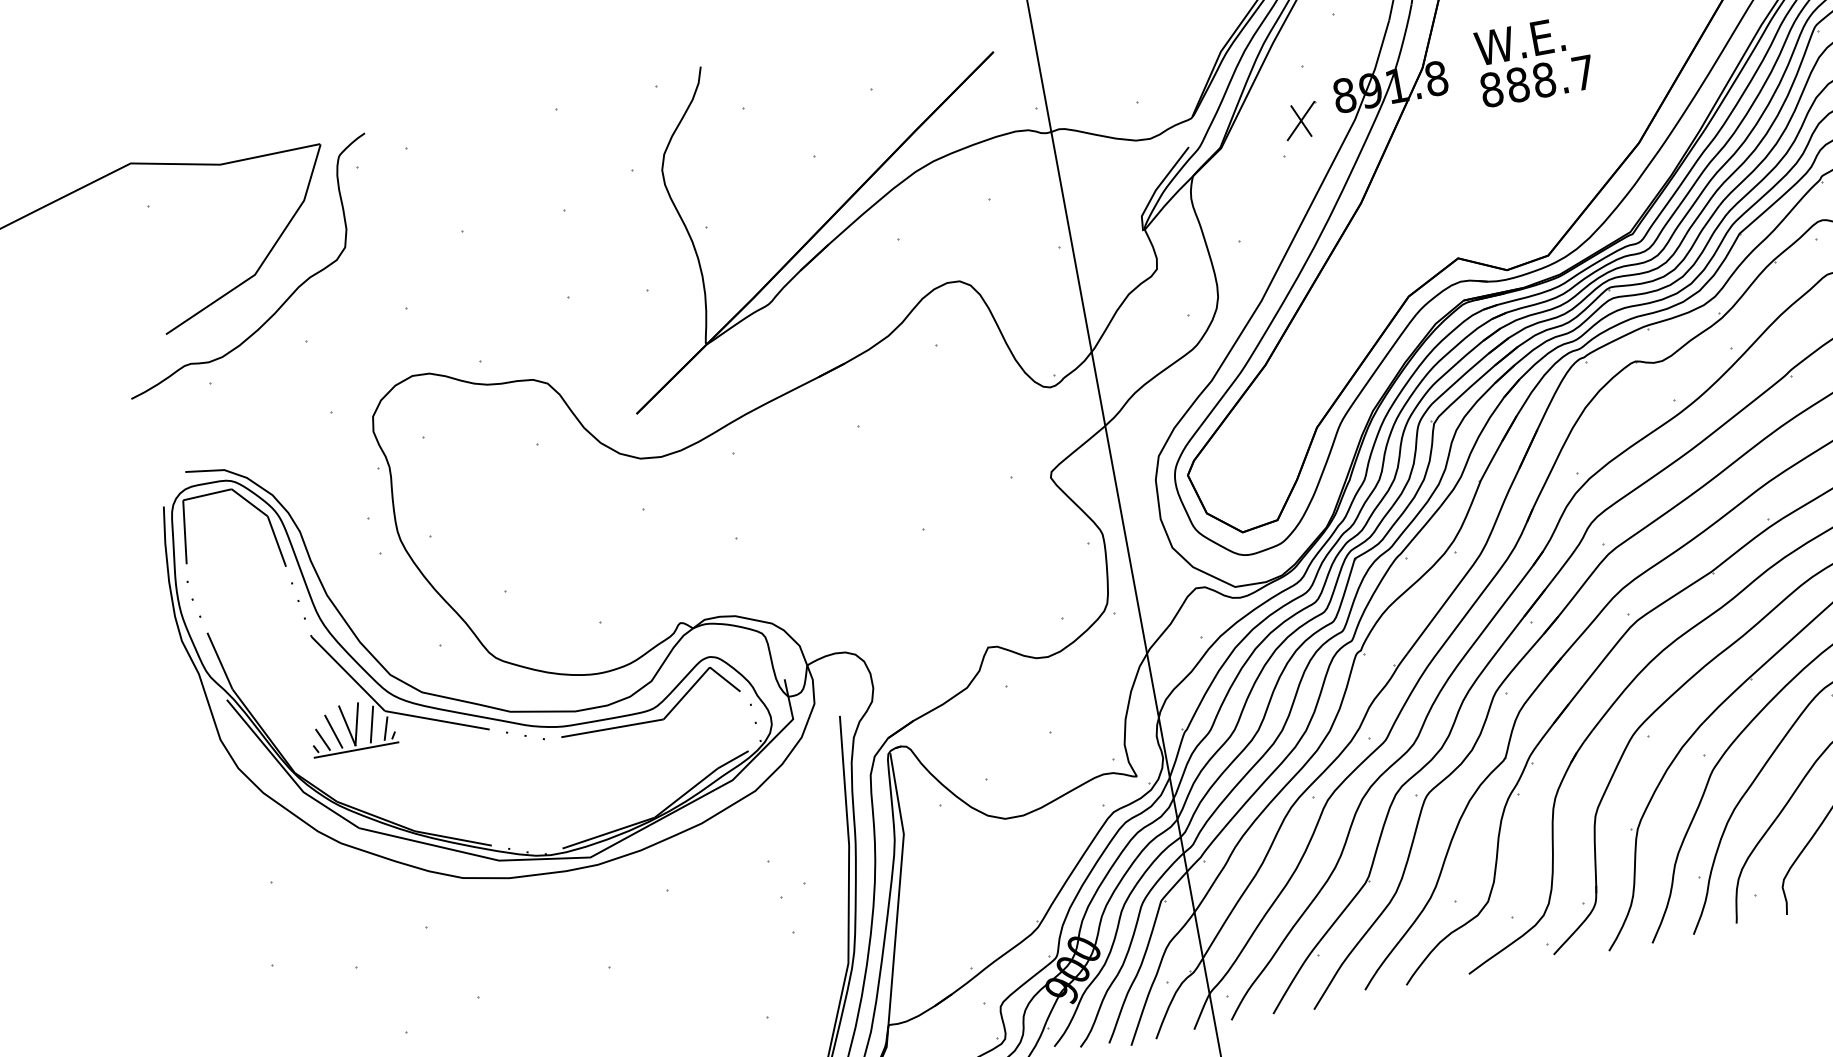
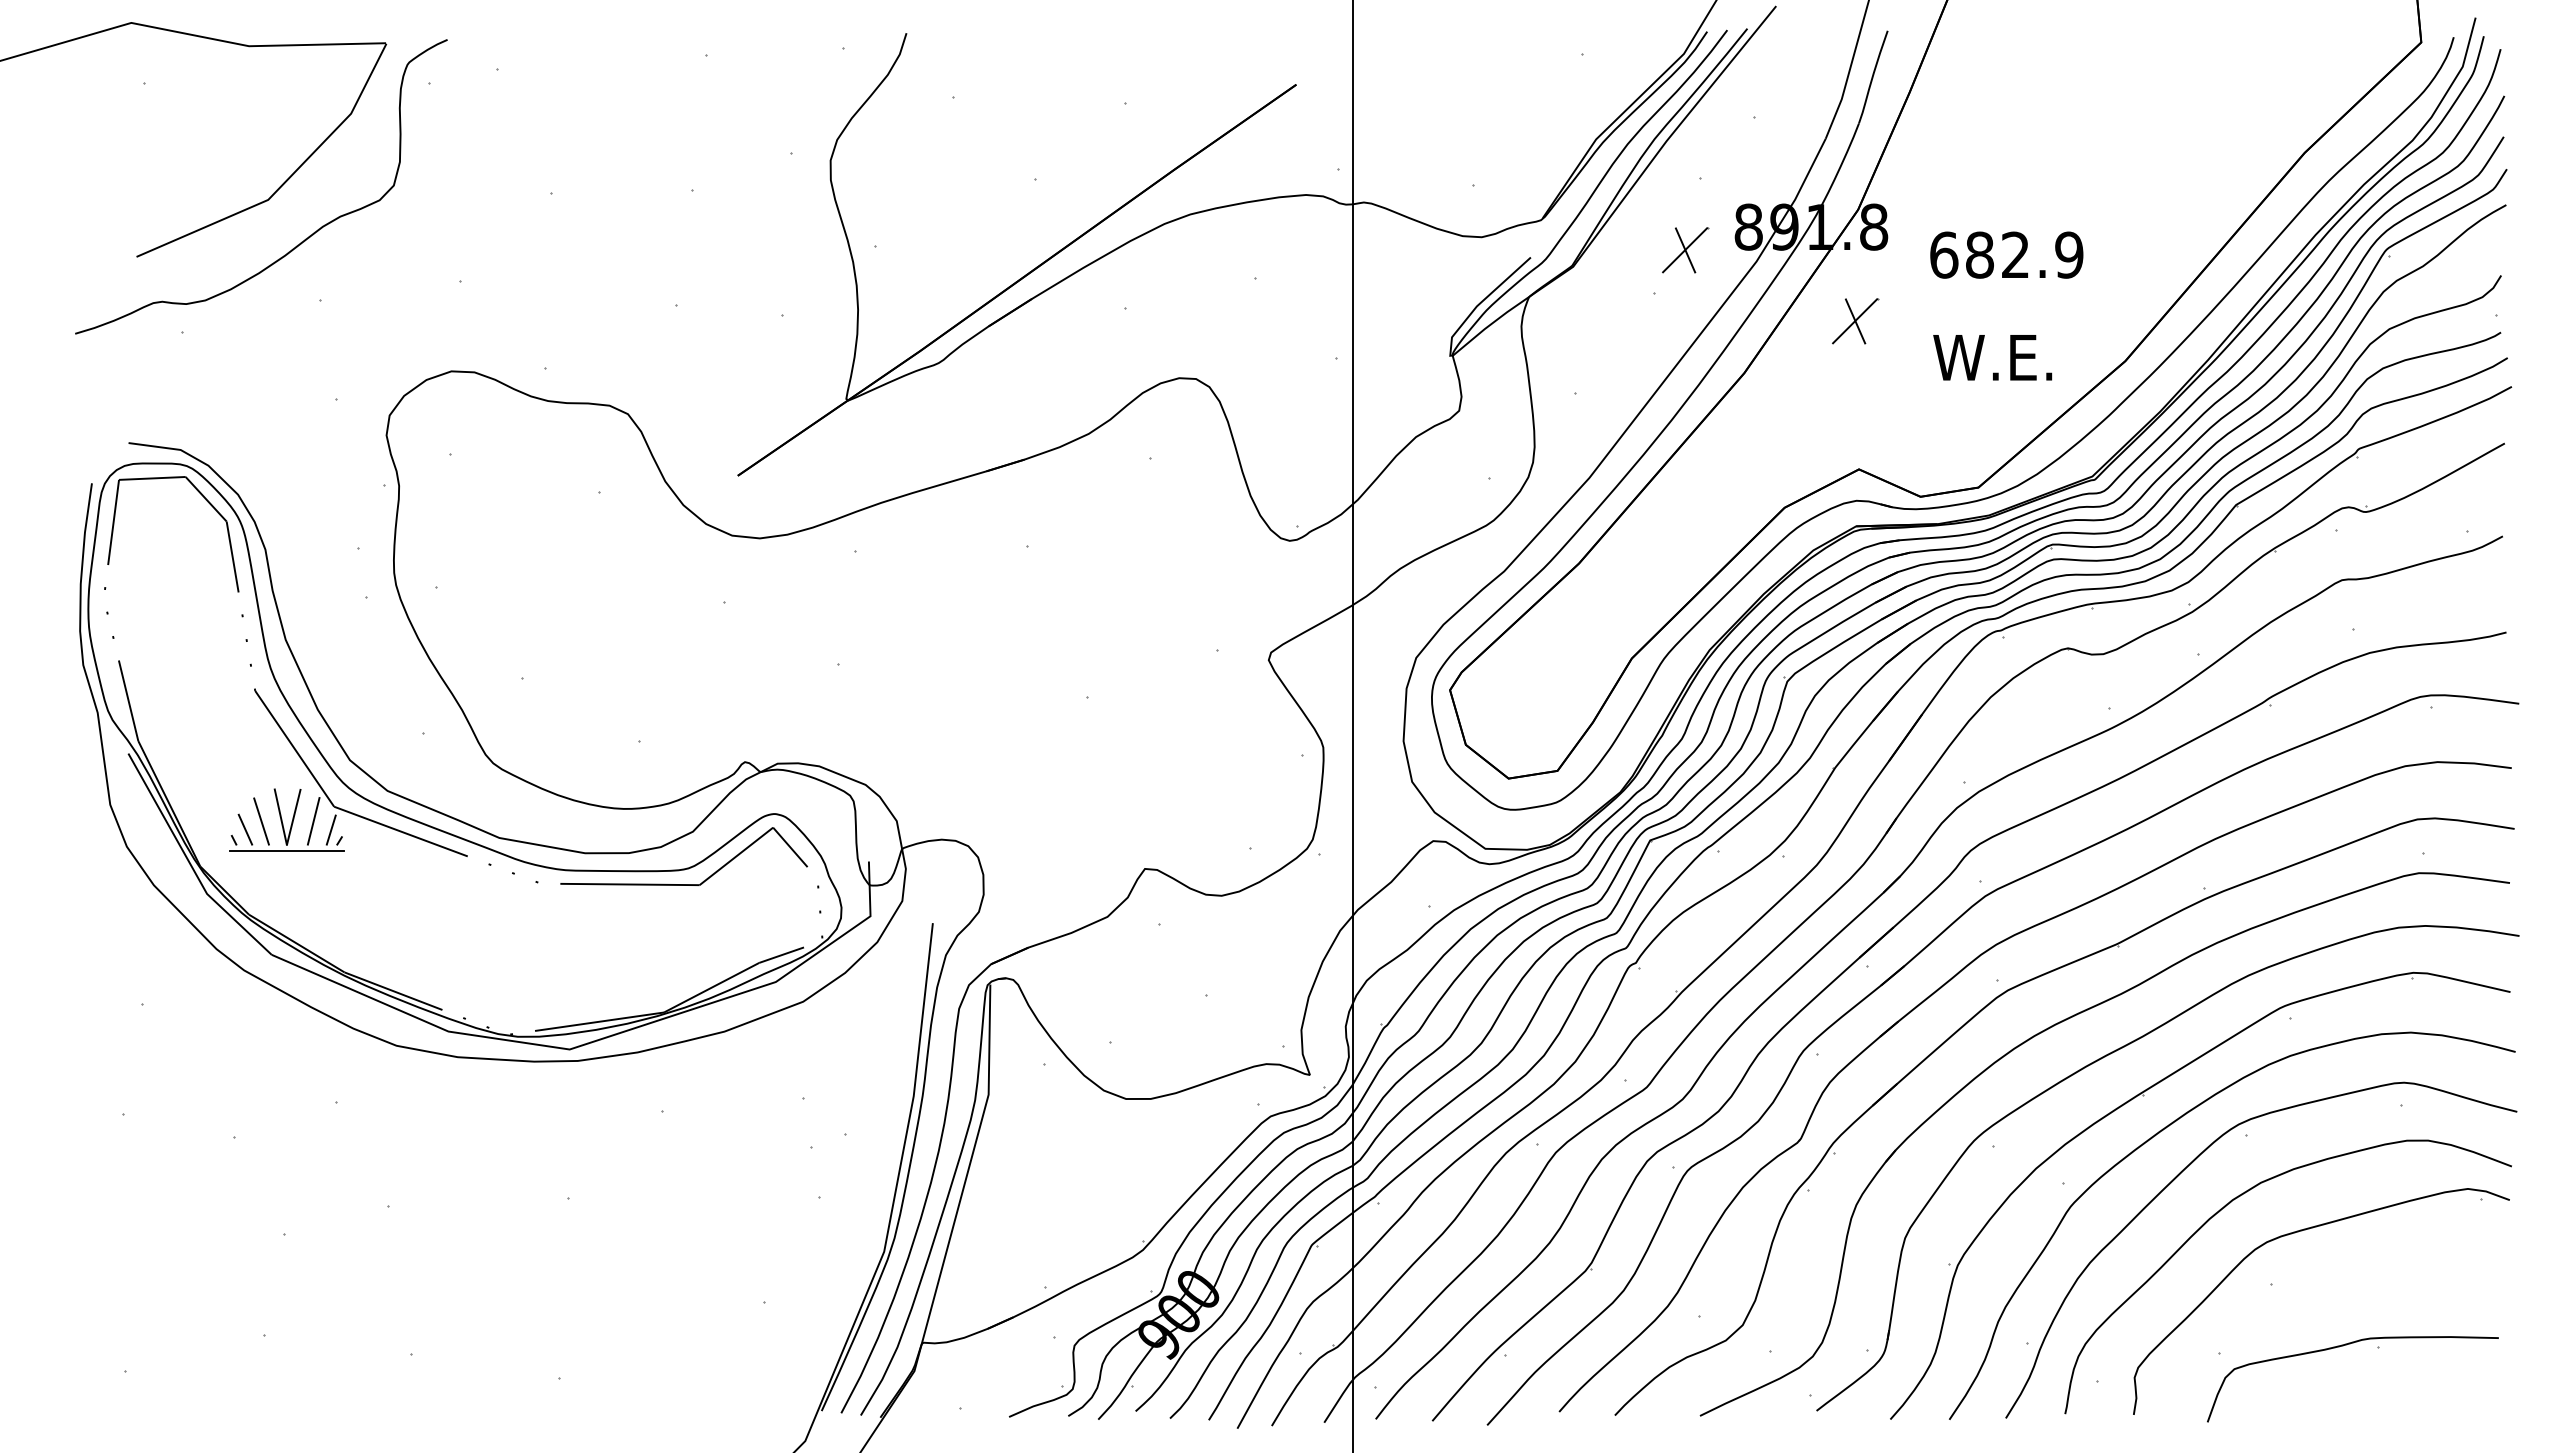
text: (1519, 41) -> (1992, 357), moved
text: (1537, 80) -> (2006, 254), 888.7 -> 682.9
part: (1435, 150) -> (1855, 321), added

